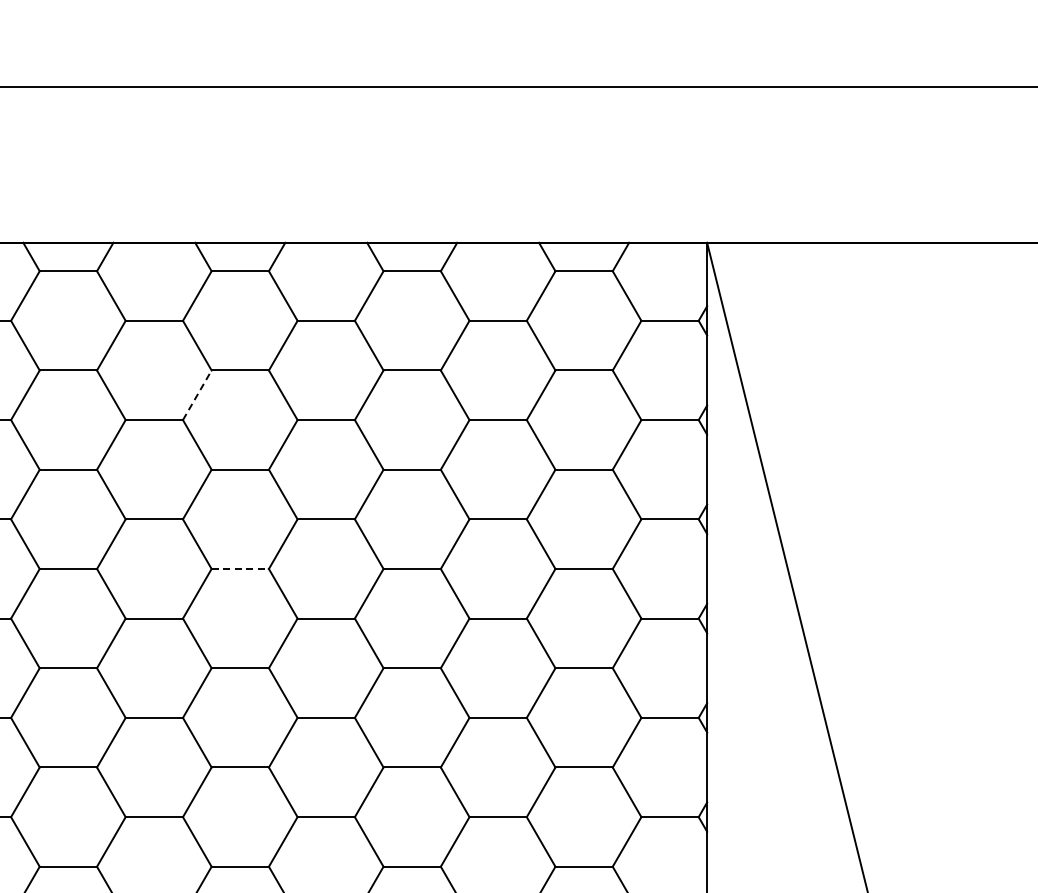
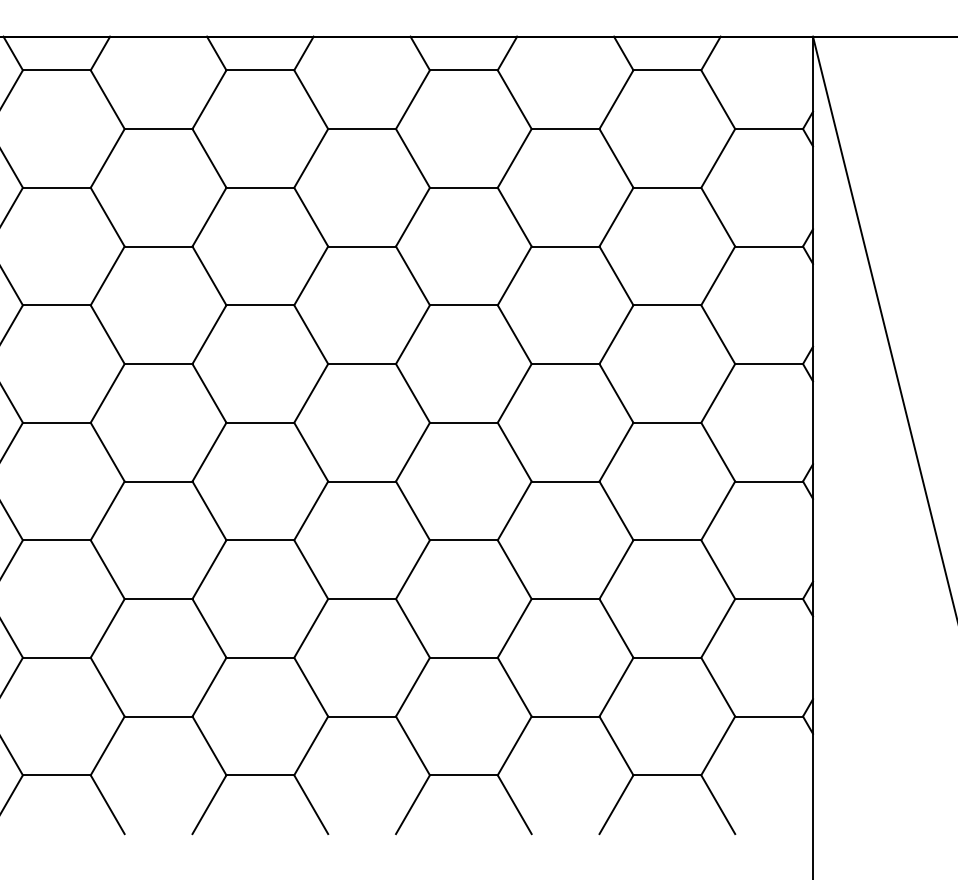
line: (197, 395) -> (209, 217), dashed -> solid
line: (240, 568) -> (260, 422), dashed -> solid

